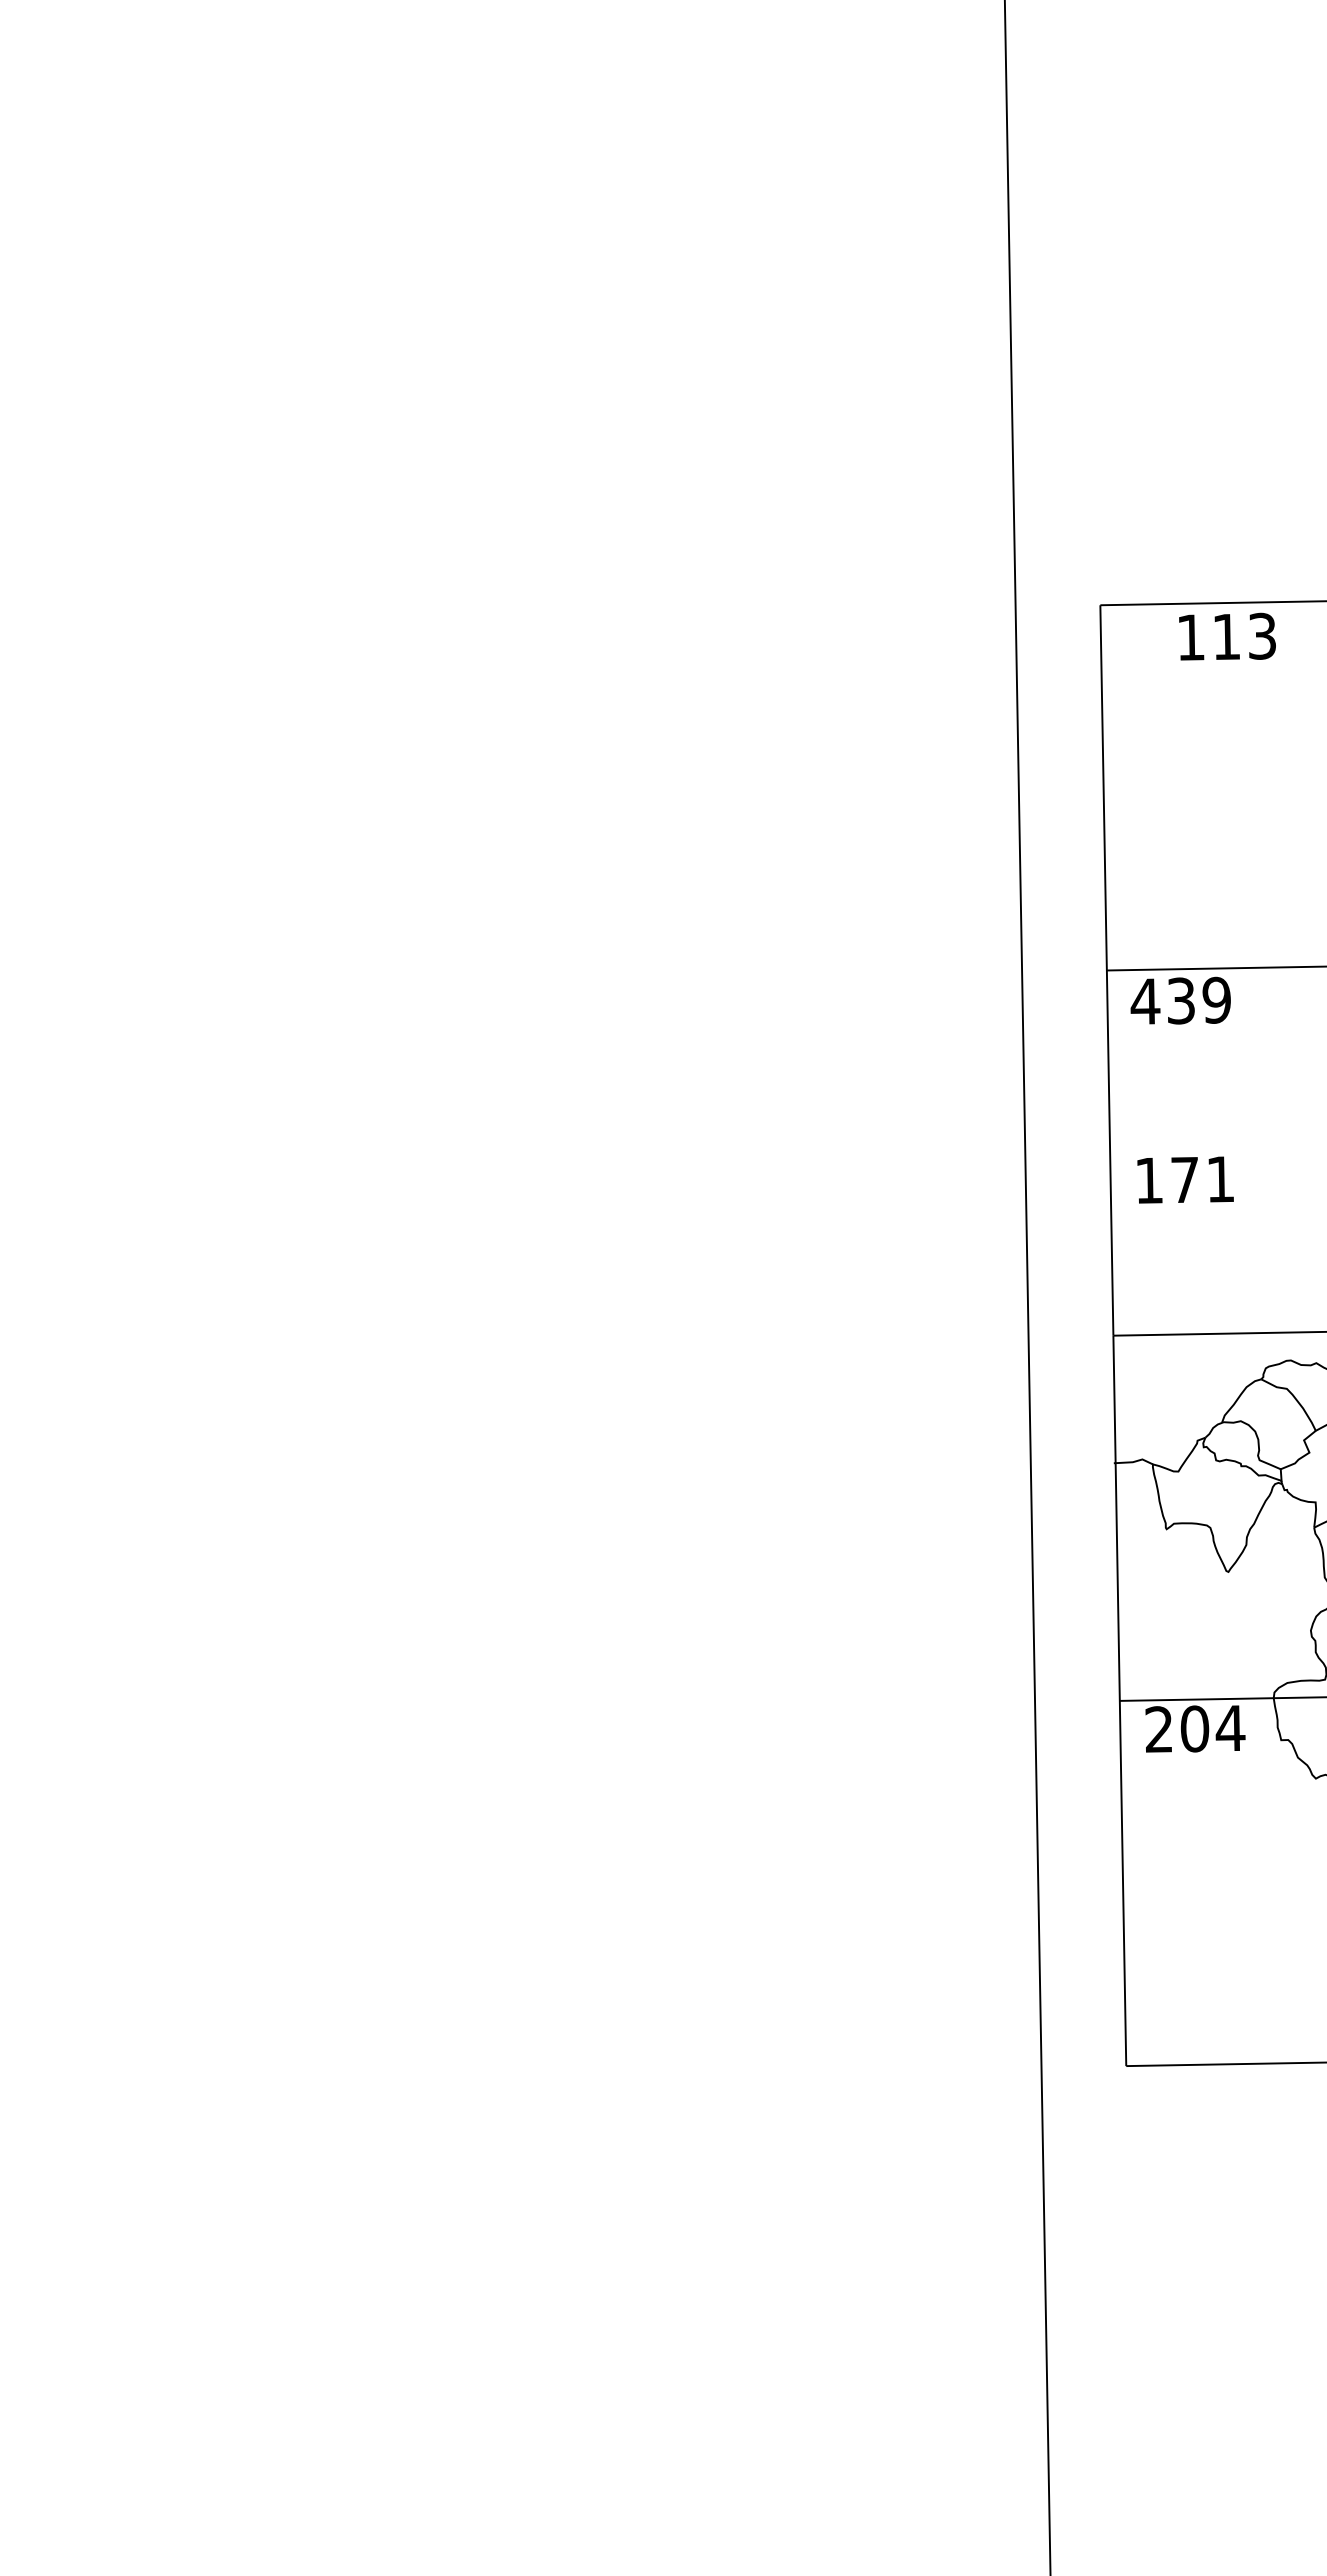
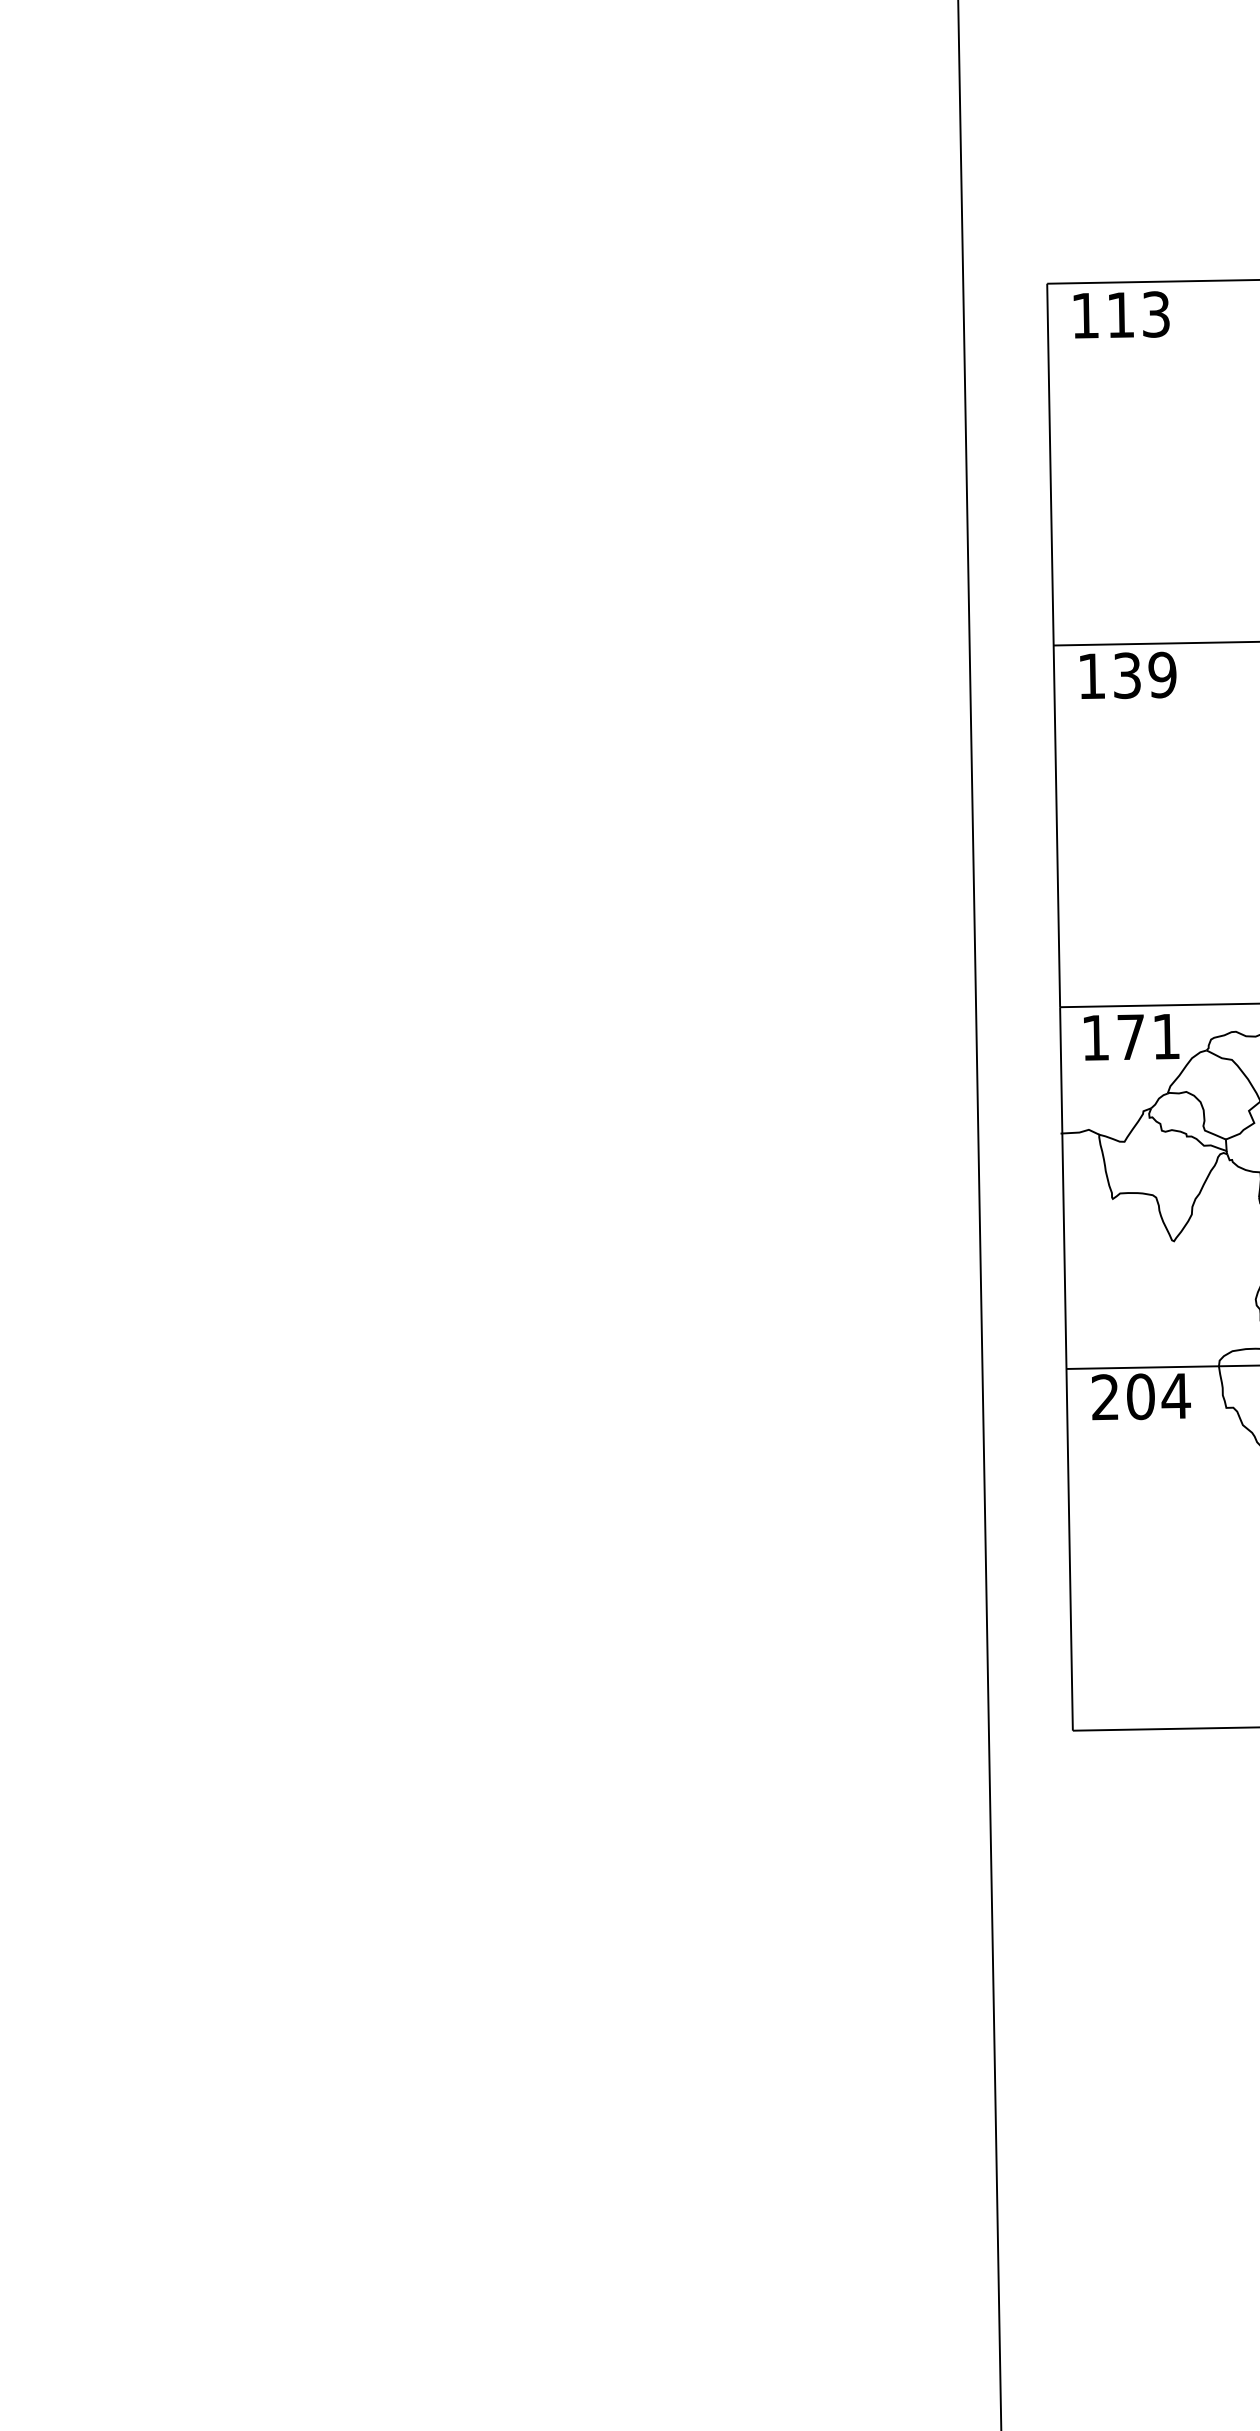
text: (1227, 636) -> (1121, 314), moved
text: (1145, 1001) -> (1091, 676), 439 -> 139
text: (1185, 1179) -> (1131, 1036), moved

